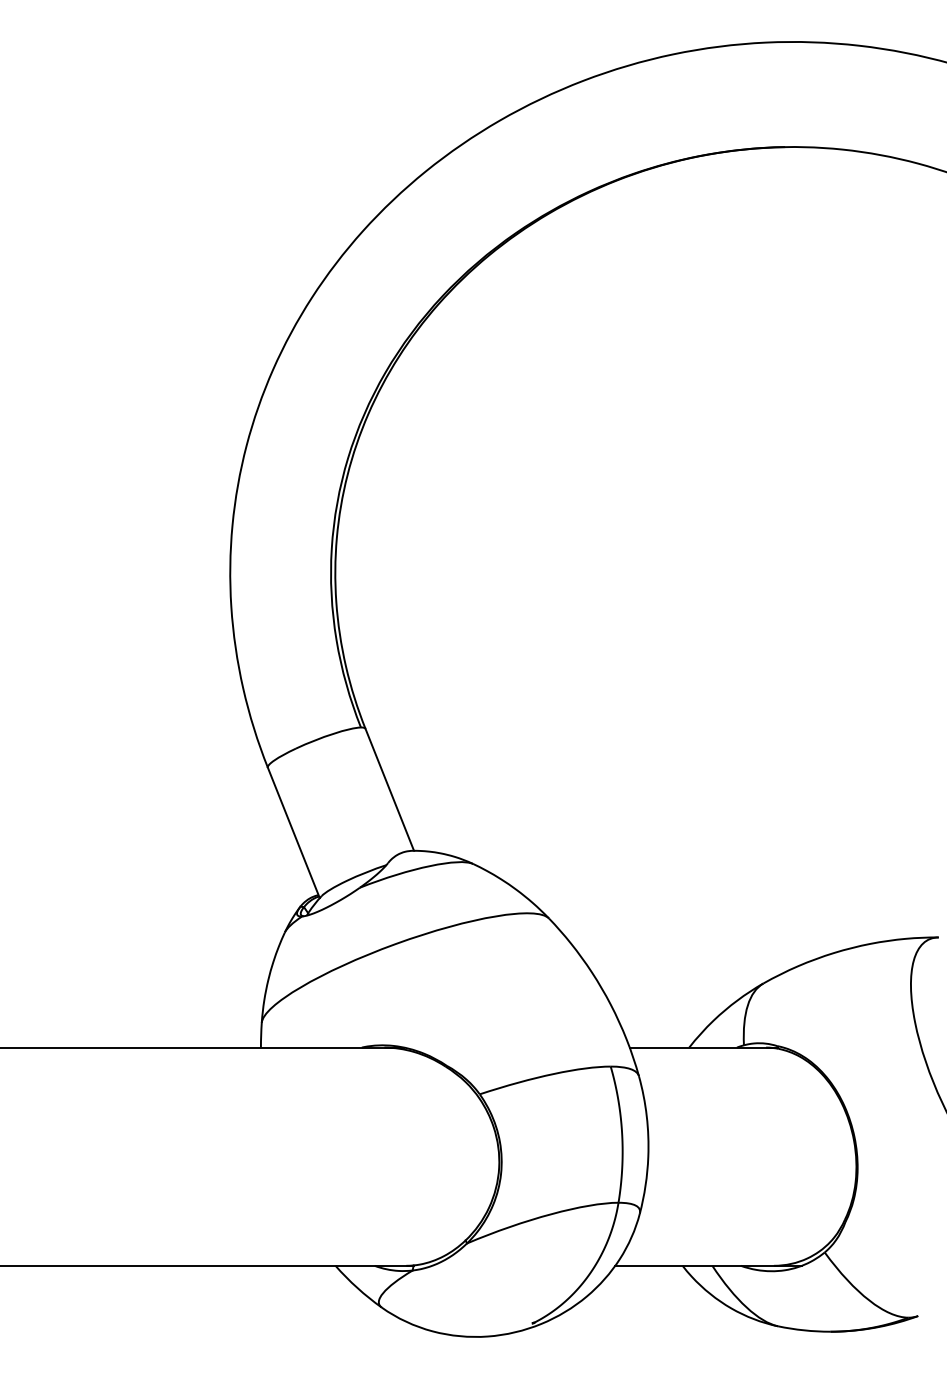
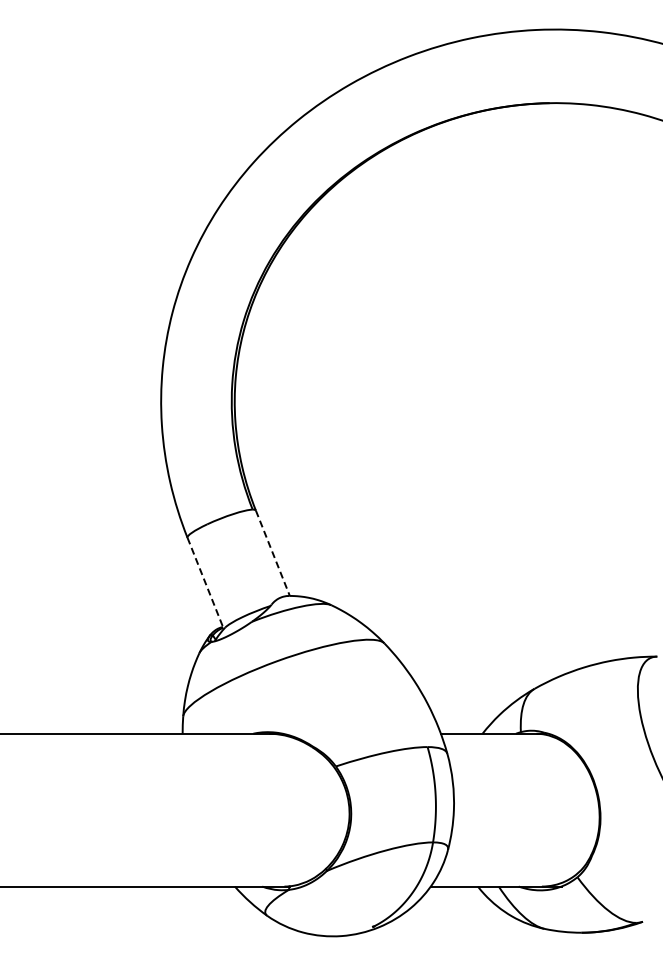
line: (389, 790) -> (272, 553), solid -> dashed
line: (293, 833) -> (205, 583), solid -> dashed

